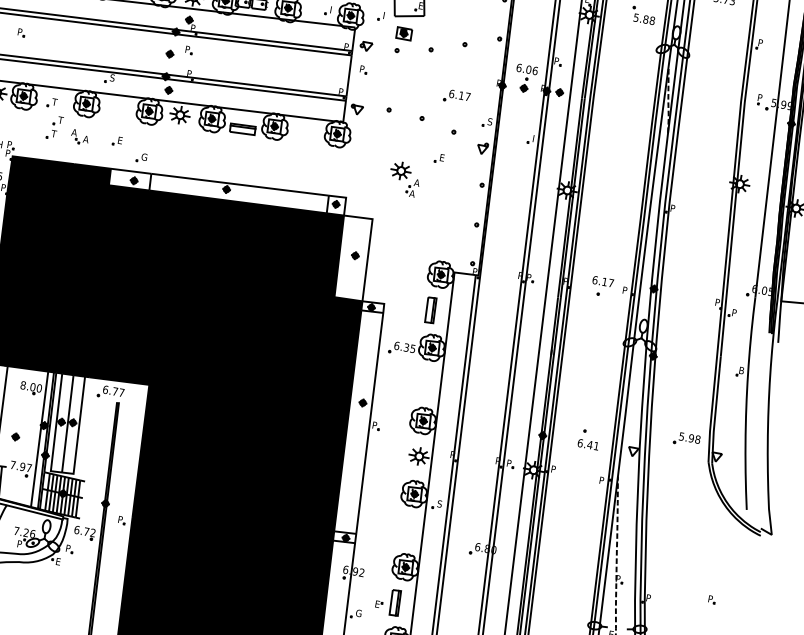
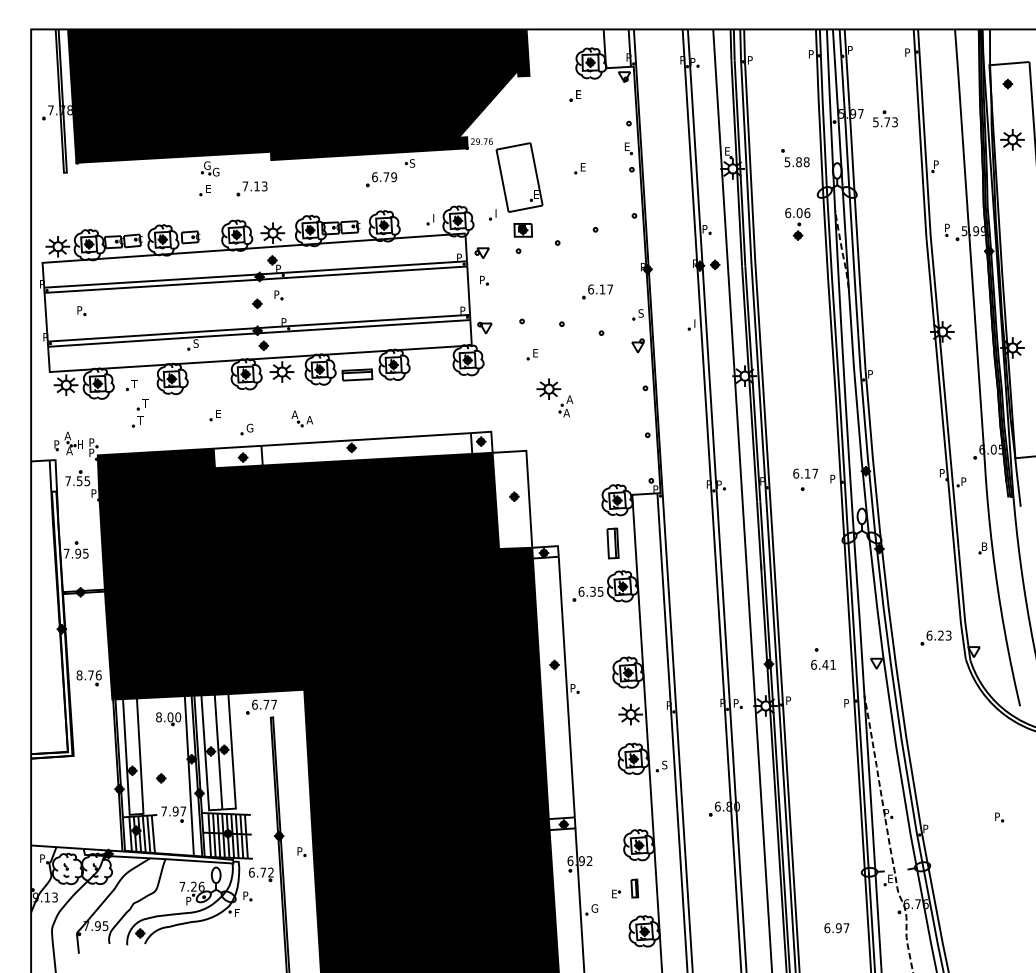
part: (525, 78) -> (797, 224), moved
part: (79, 136) -> (301, 418), moved
part: (438, 158) -> (531, 354), moved
text: (689, 437) -> (938, 635), 5.98 -> 6.23
part: (395, 602) -> (634, 888), size x0.6

